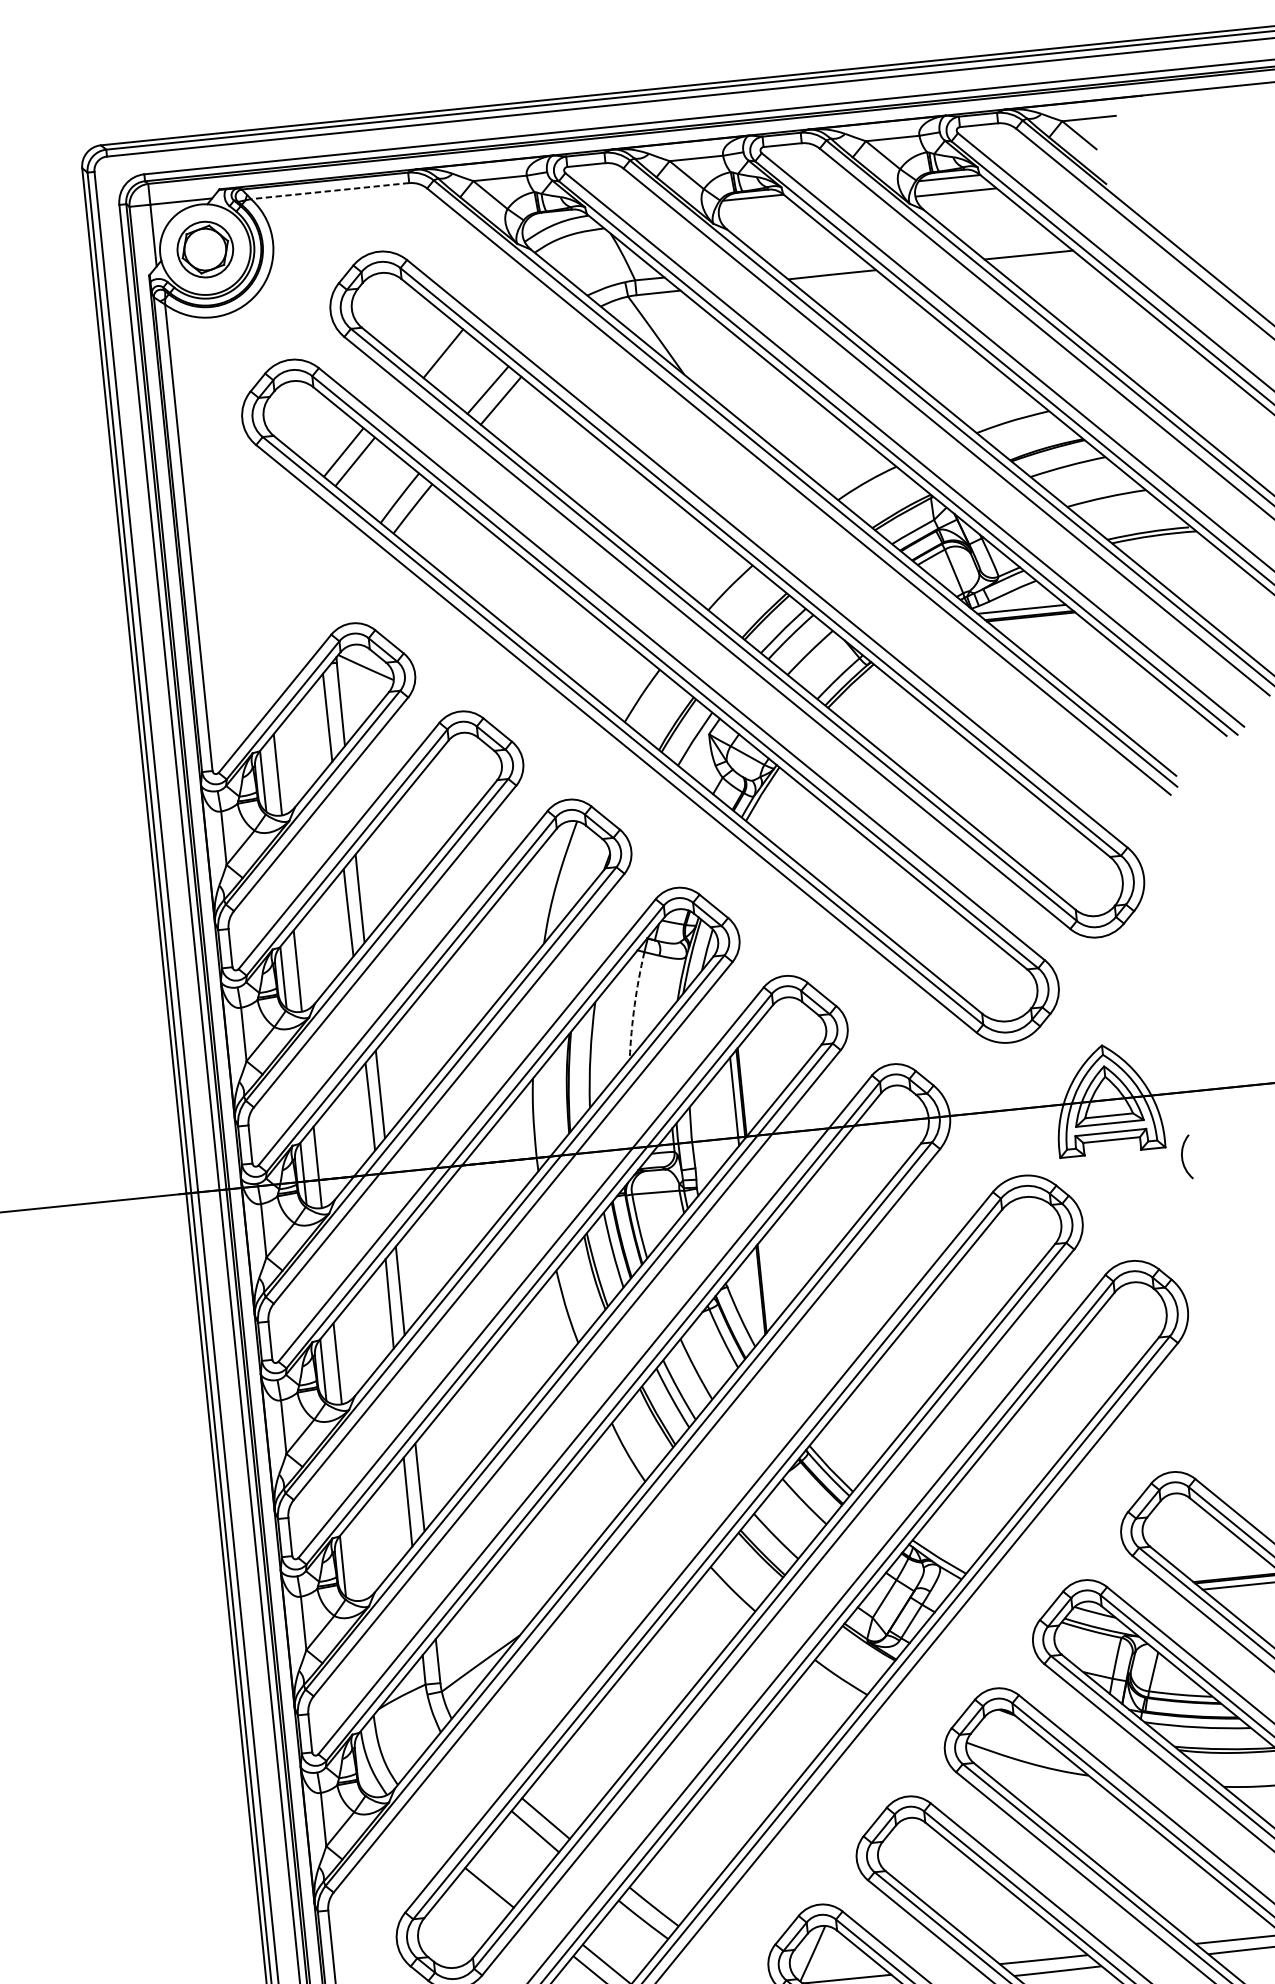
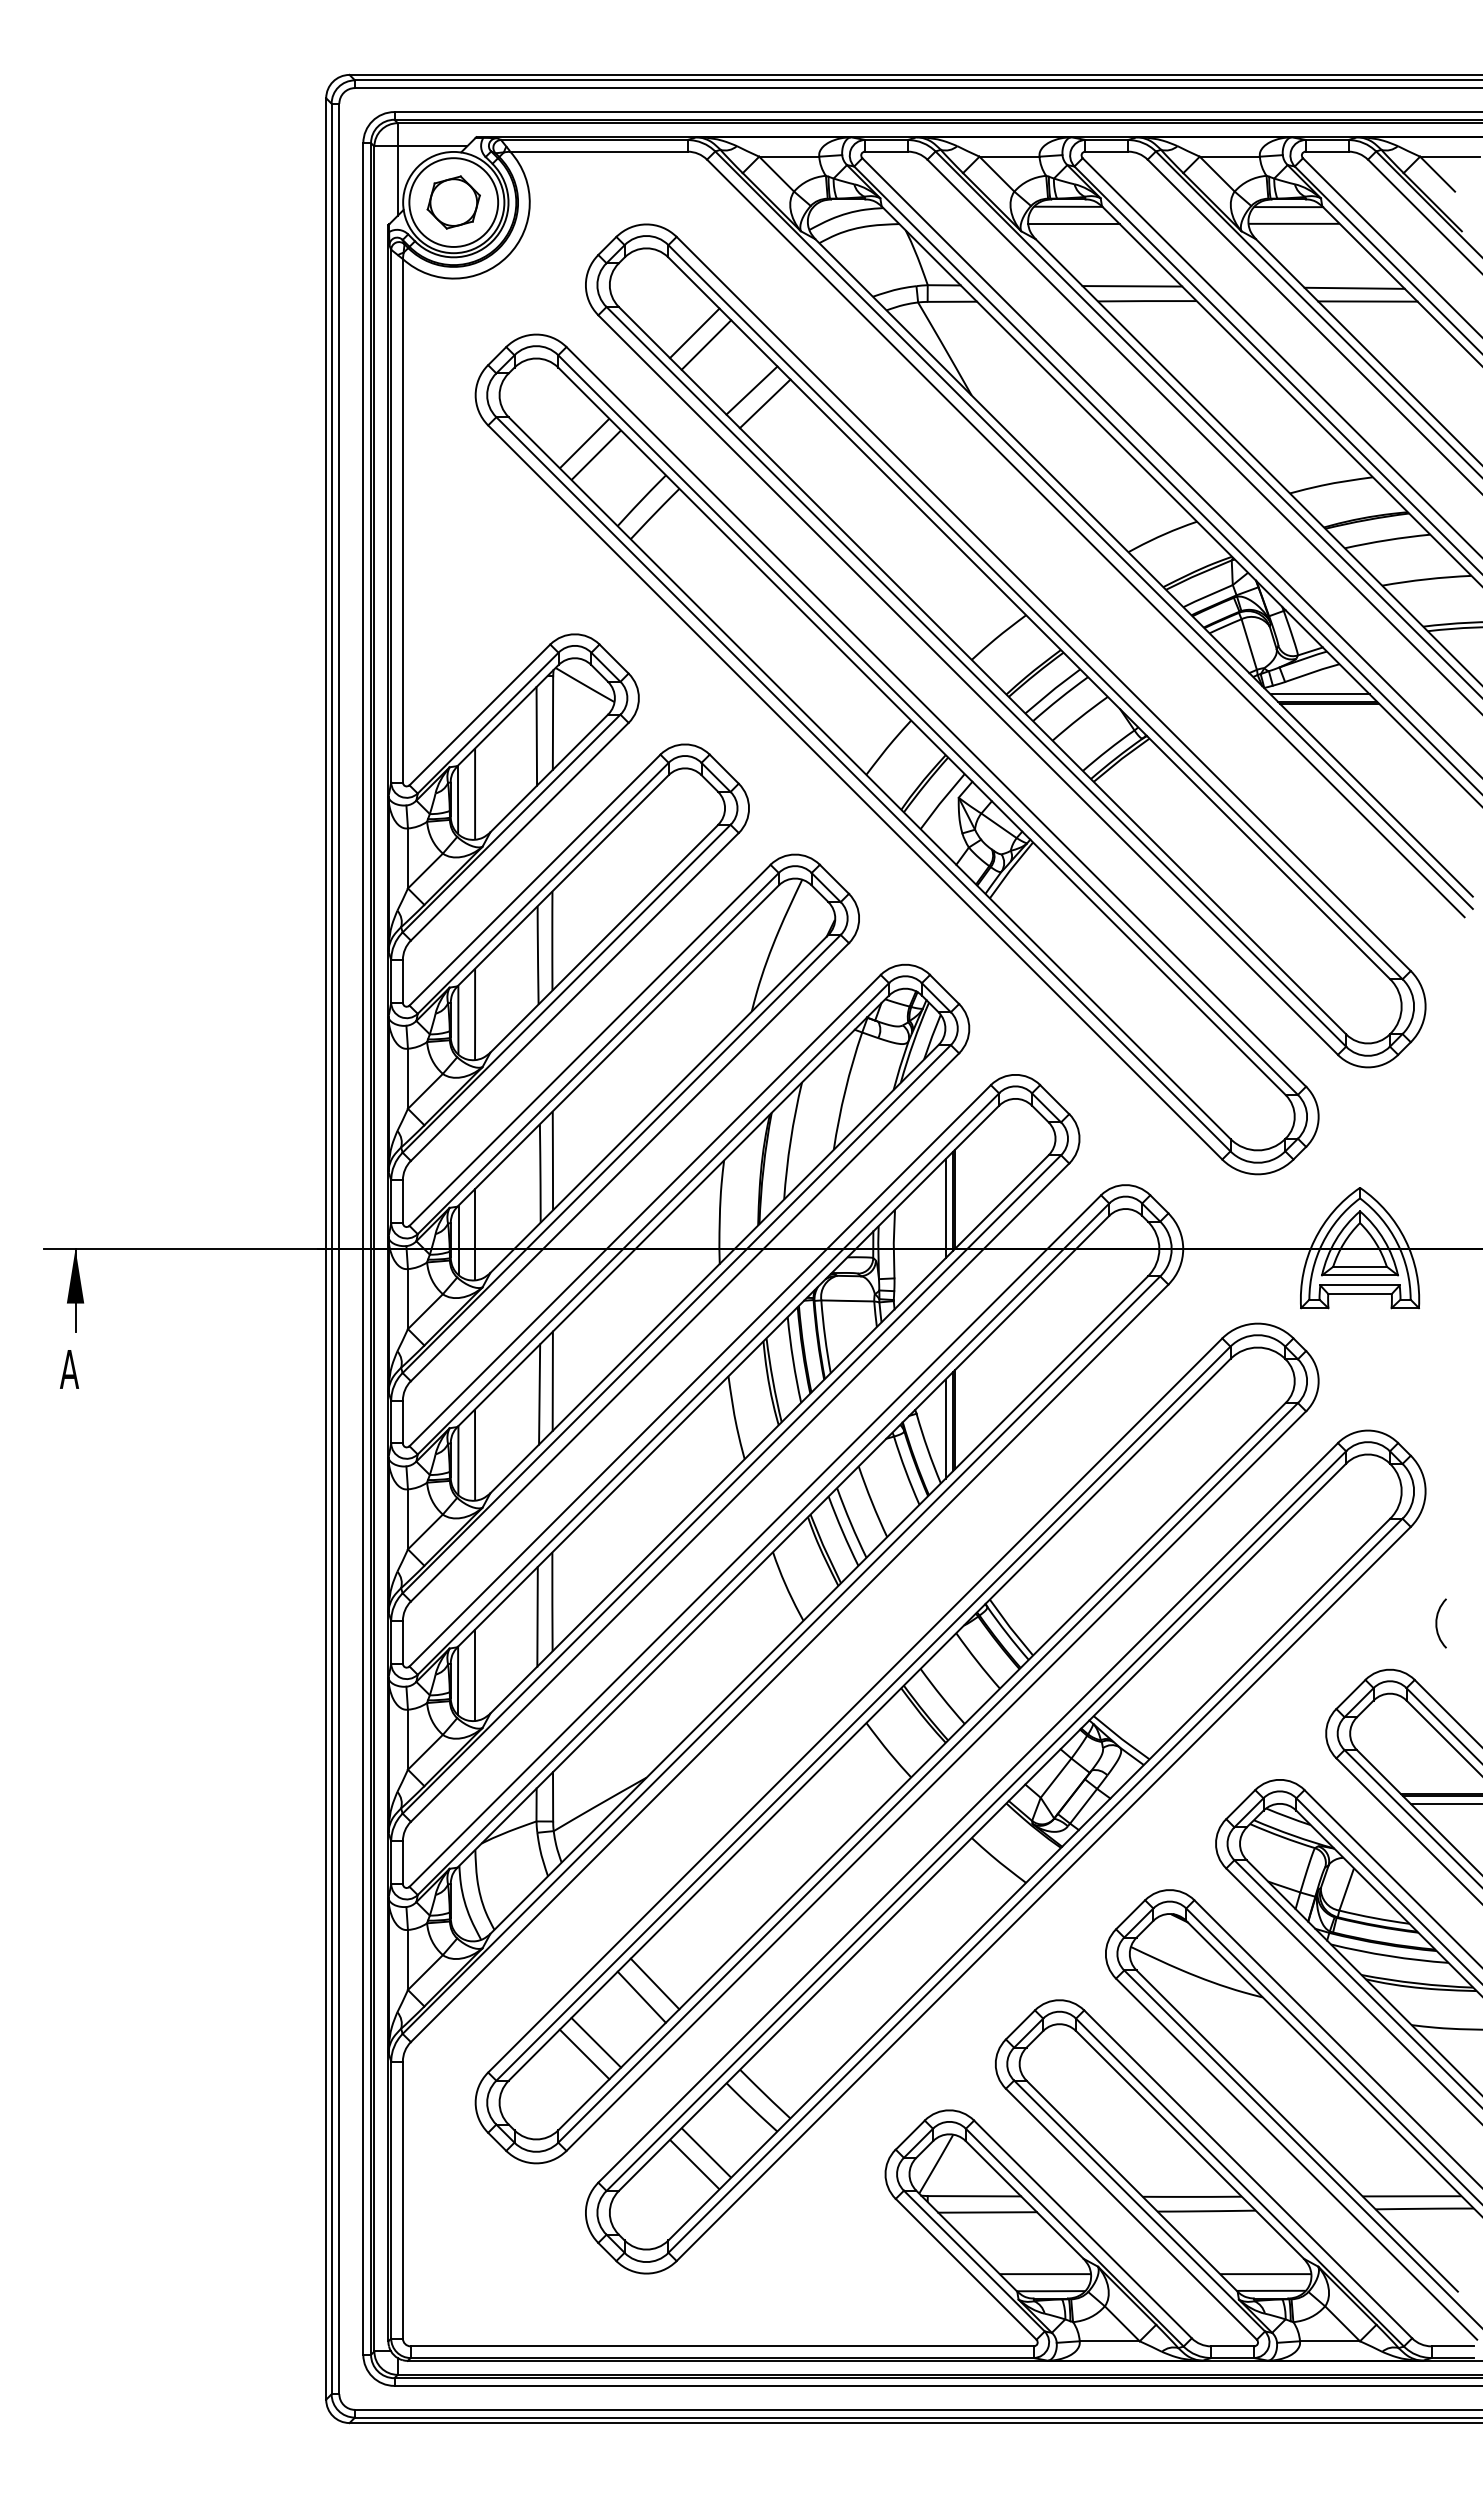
line: (330, 190) -> (599, 151), dashed -> solid
line: (759, 212) -> (1073, 223), added
line: (1015, 243) -> (1354, 287), added
circle: (205, 249) -> (453, 202), size x1.43
line: (817, 262) -> (1132, 286), added
line: (431, 344) -> (694, 333), added
arc: (634, 1005) -> (845, 1090), dashed -> solid
curve: (1183, 1157) -> (1437, 1623), moved
line: (754, 1297) -> (945, 1428), added
line: (357, 1559) -> (475, 1674), added
line: (499, 1876) -> (596, 2042), added

